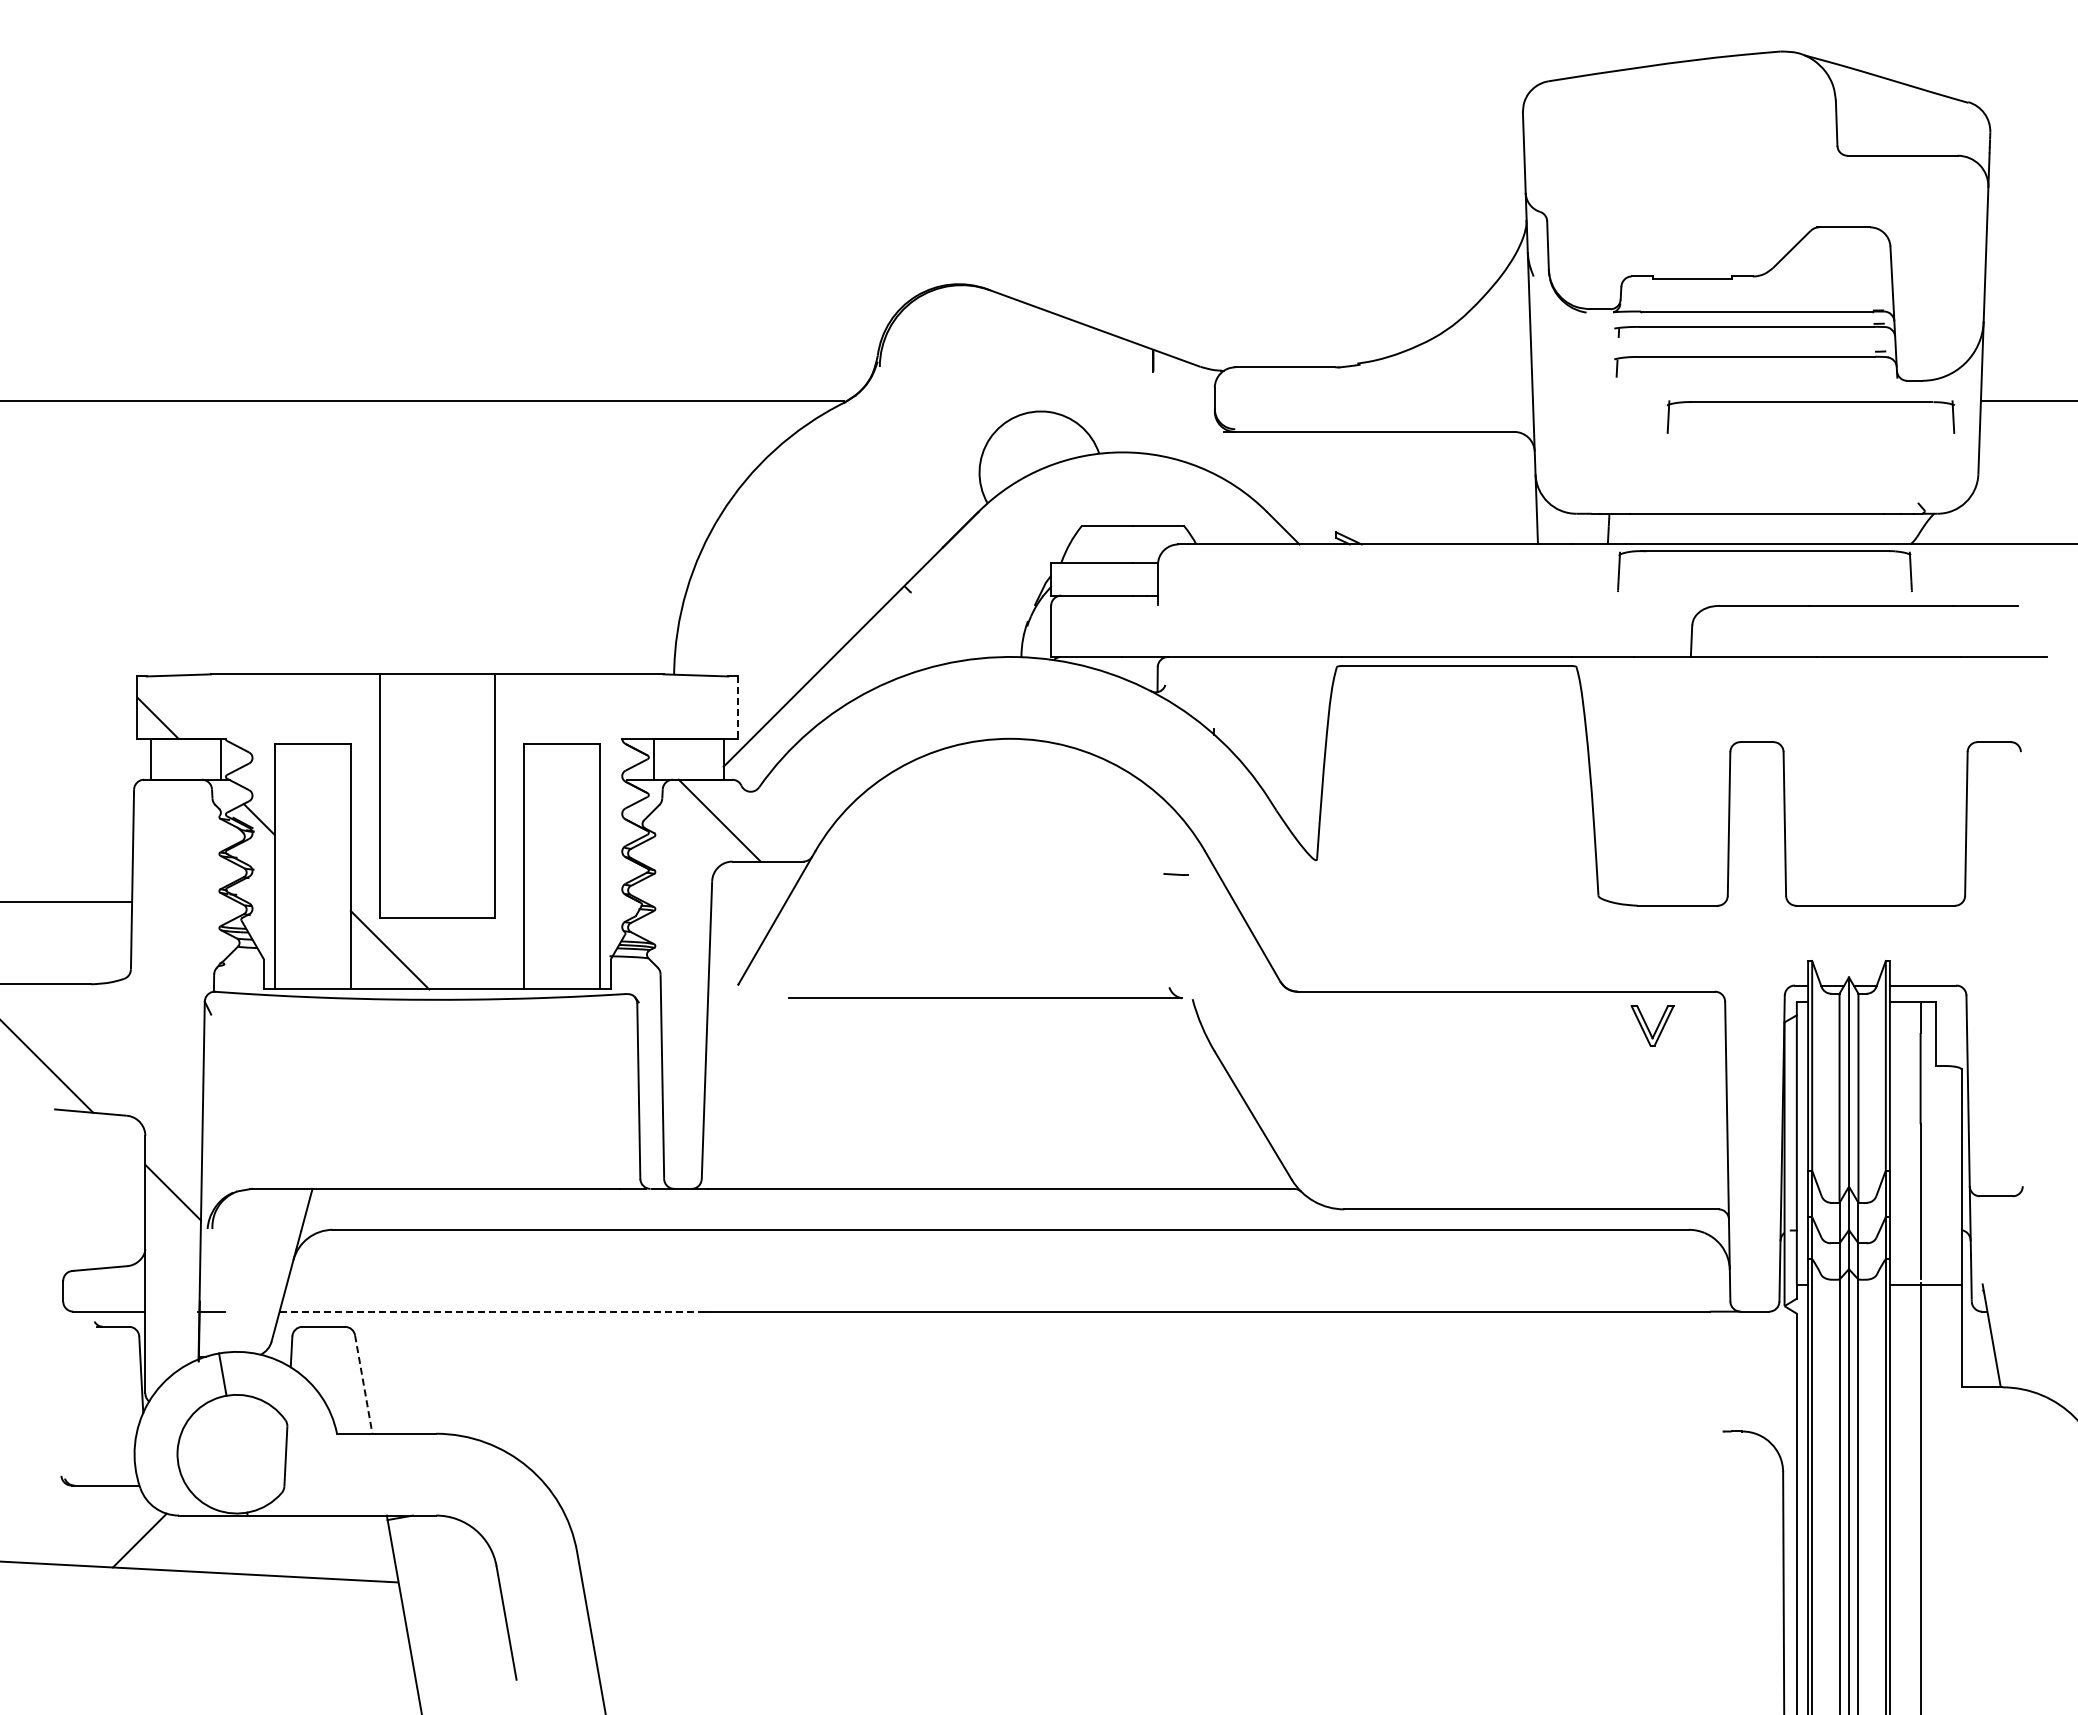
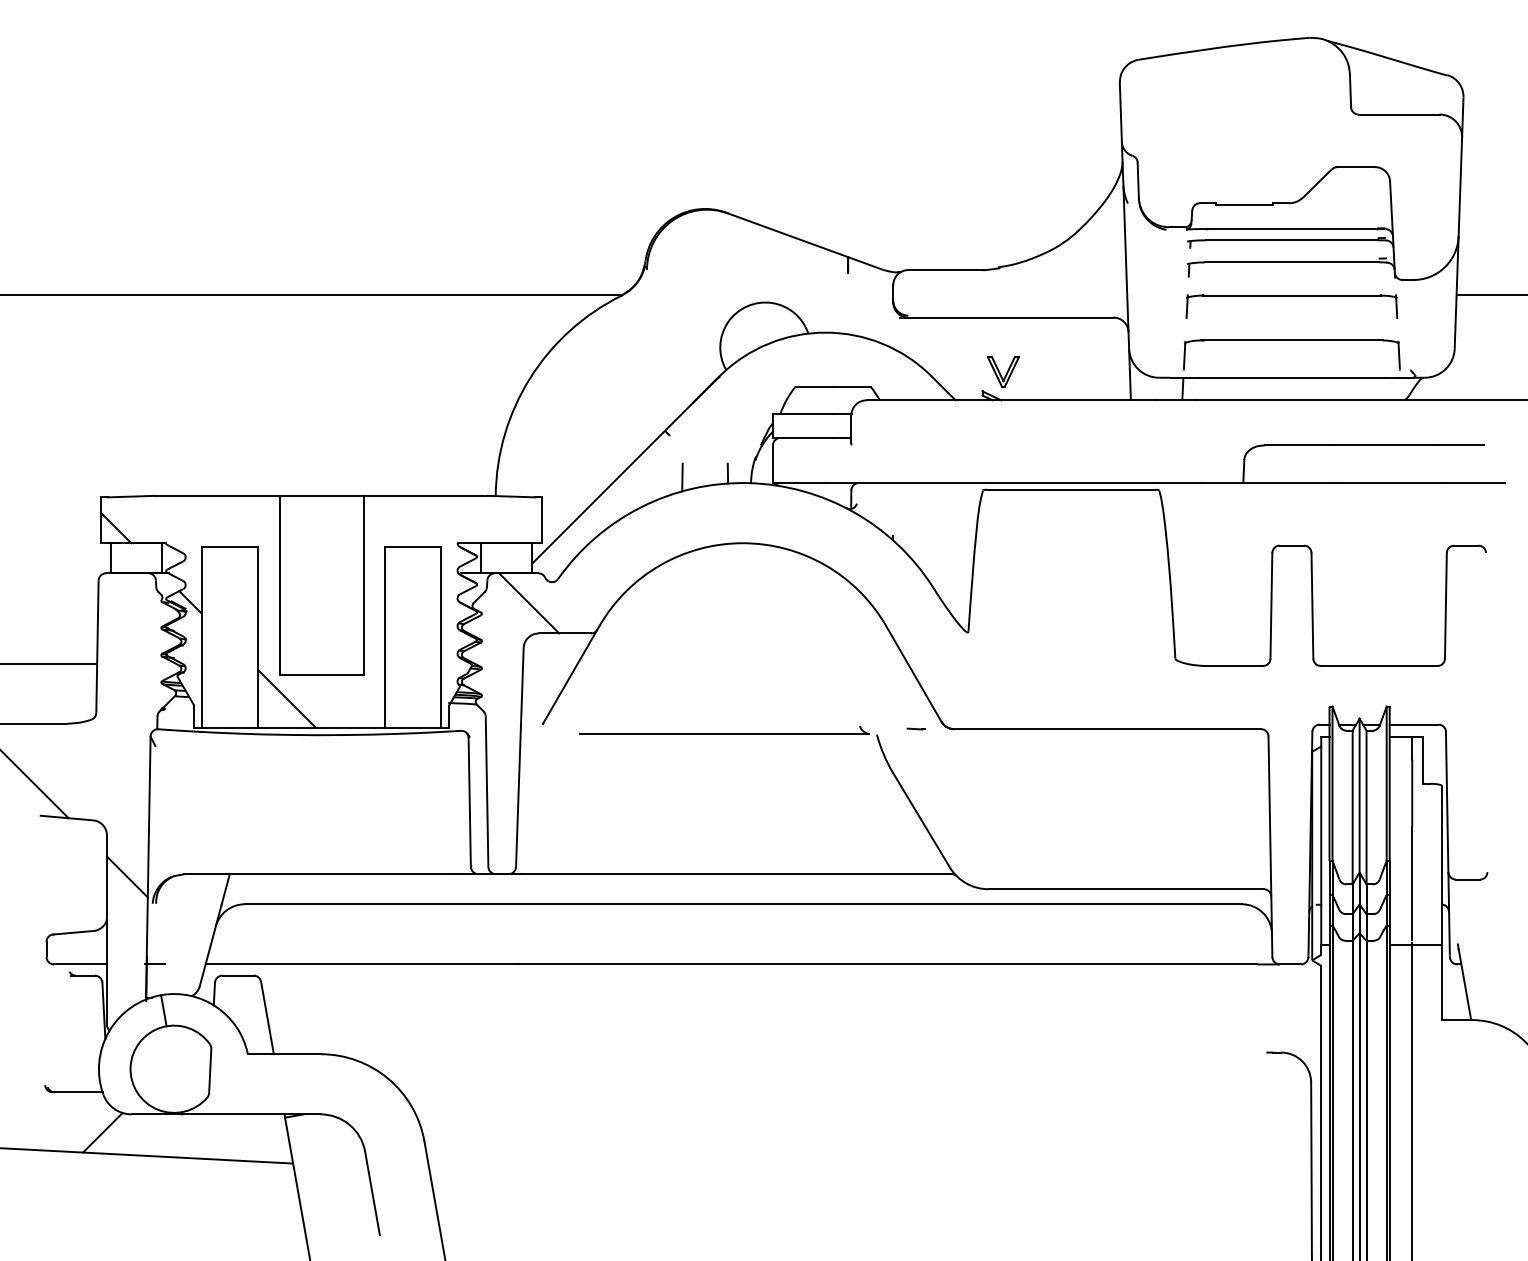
part: (1810, 402) -> (1291, 295), moved
part: (1764, 551) -> (1291, 340), moved
line: (989, 643) -> (727, 473), added
line: (927, 649) -> (682, 477), added
line: (737, 708) -> (542, 520), dashed -> solid
line: (1175, 874) -> (915, 729), moved
part: (1652, 1025) -> (1003, 371), moved
line: (492, 1311) -> (362, 964), dashed -> solid
line: (363, 1384) -> (267, 1018), dashed -> solid

